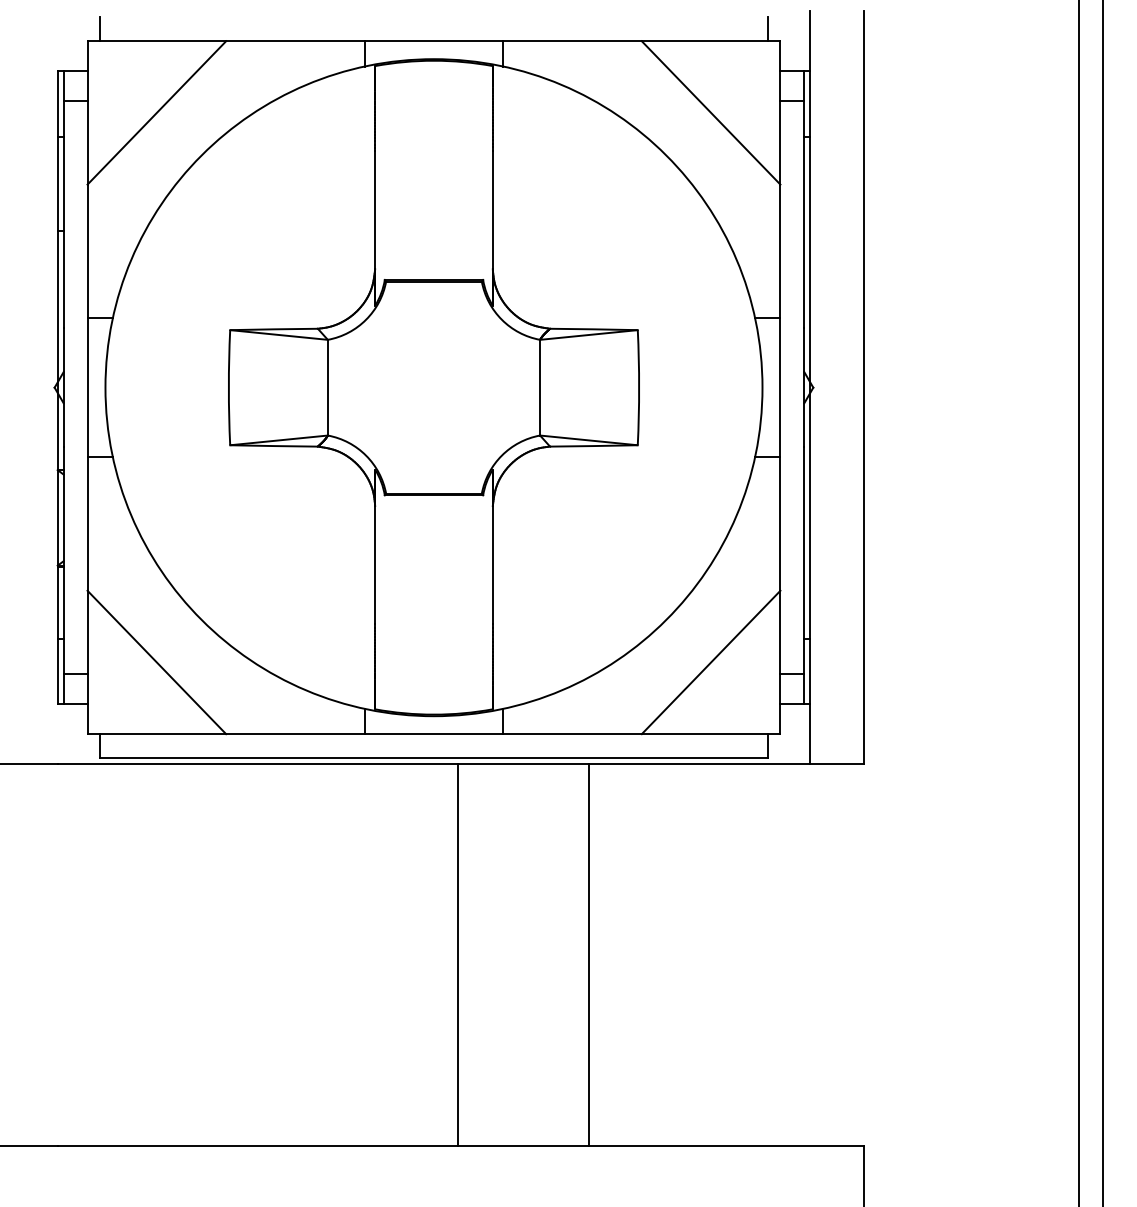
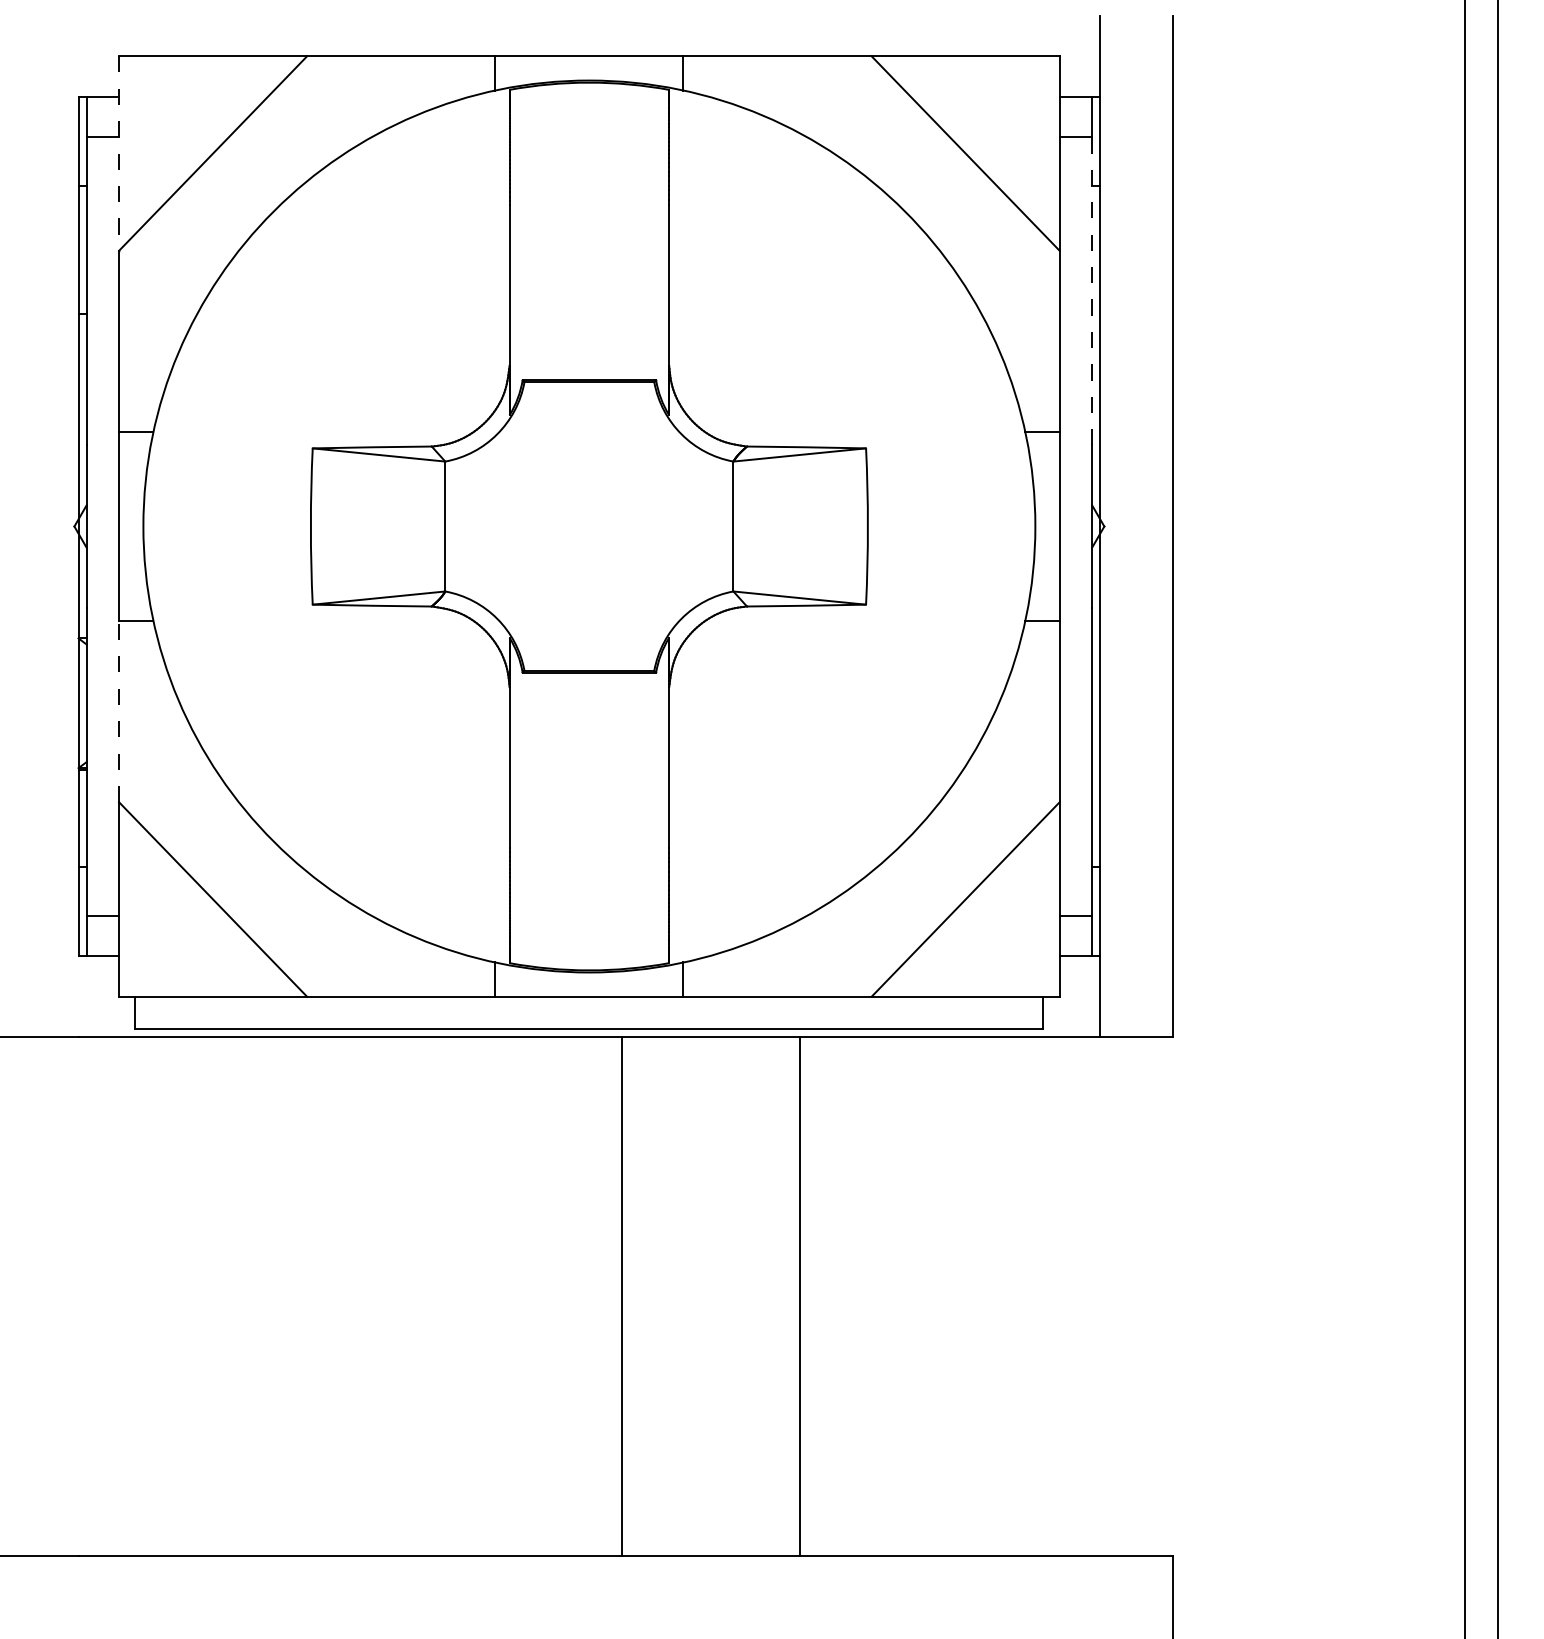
line: (99, 28) -> (135, 39), removed
line: (768, 28) -> (1043, 39), removed
line: (87, 113) -> (119, 154), solid -> dashed
line: (804, 214) -> (1092, 291), solid -> dashed
line: (87, 523) -> (119, 711), solid -> dashed

